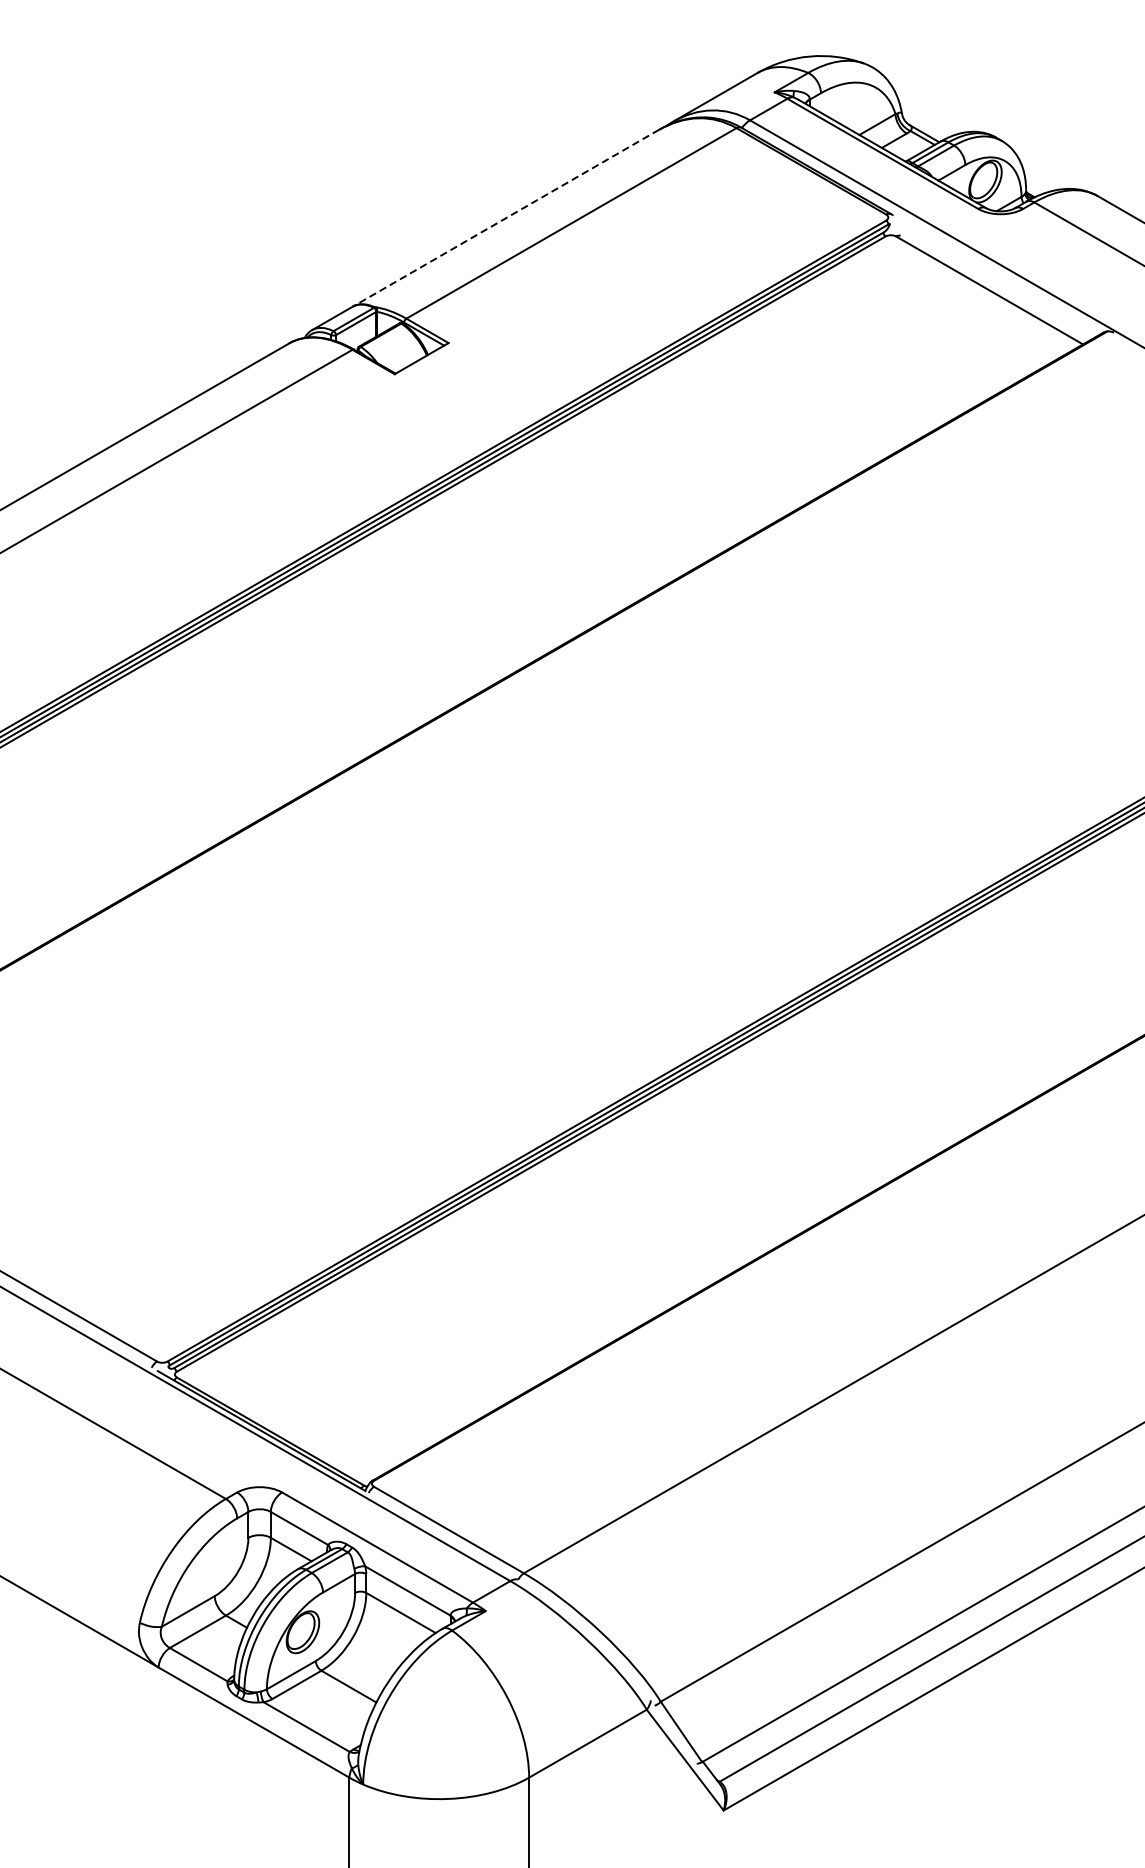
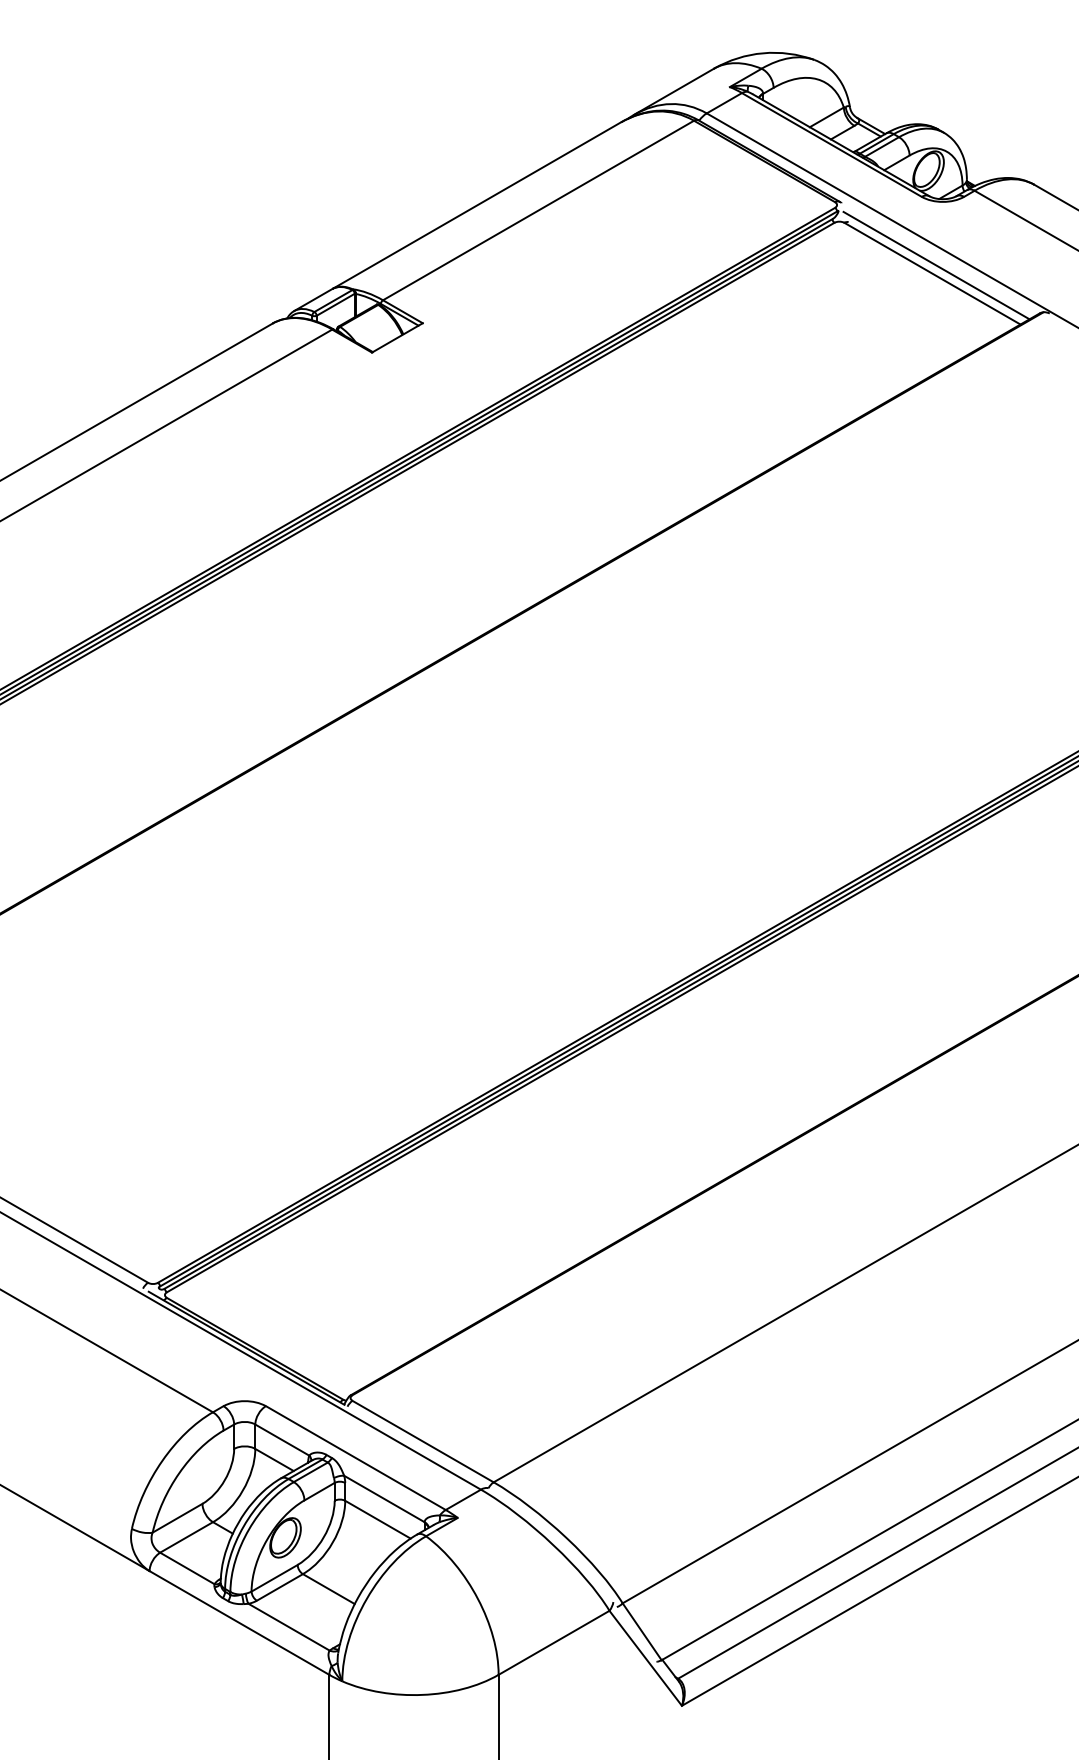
line: (505, 218) -> (476, 205), dashed -> solid
line: (993, 281) -> (936, 265), added

